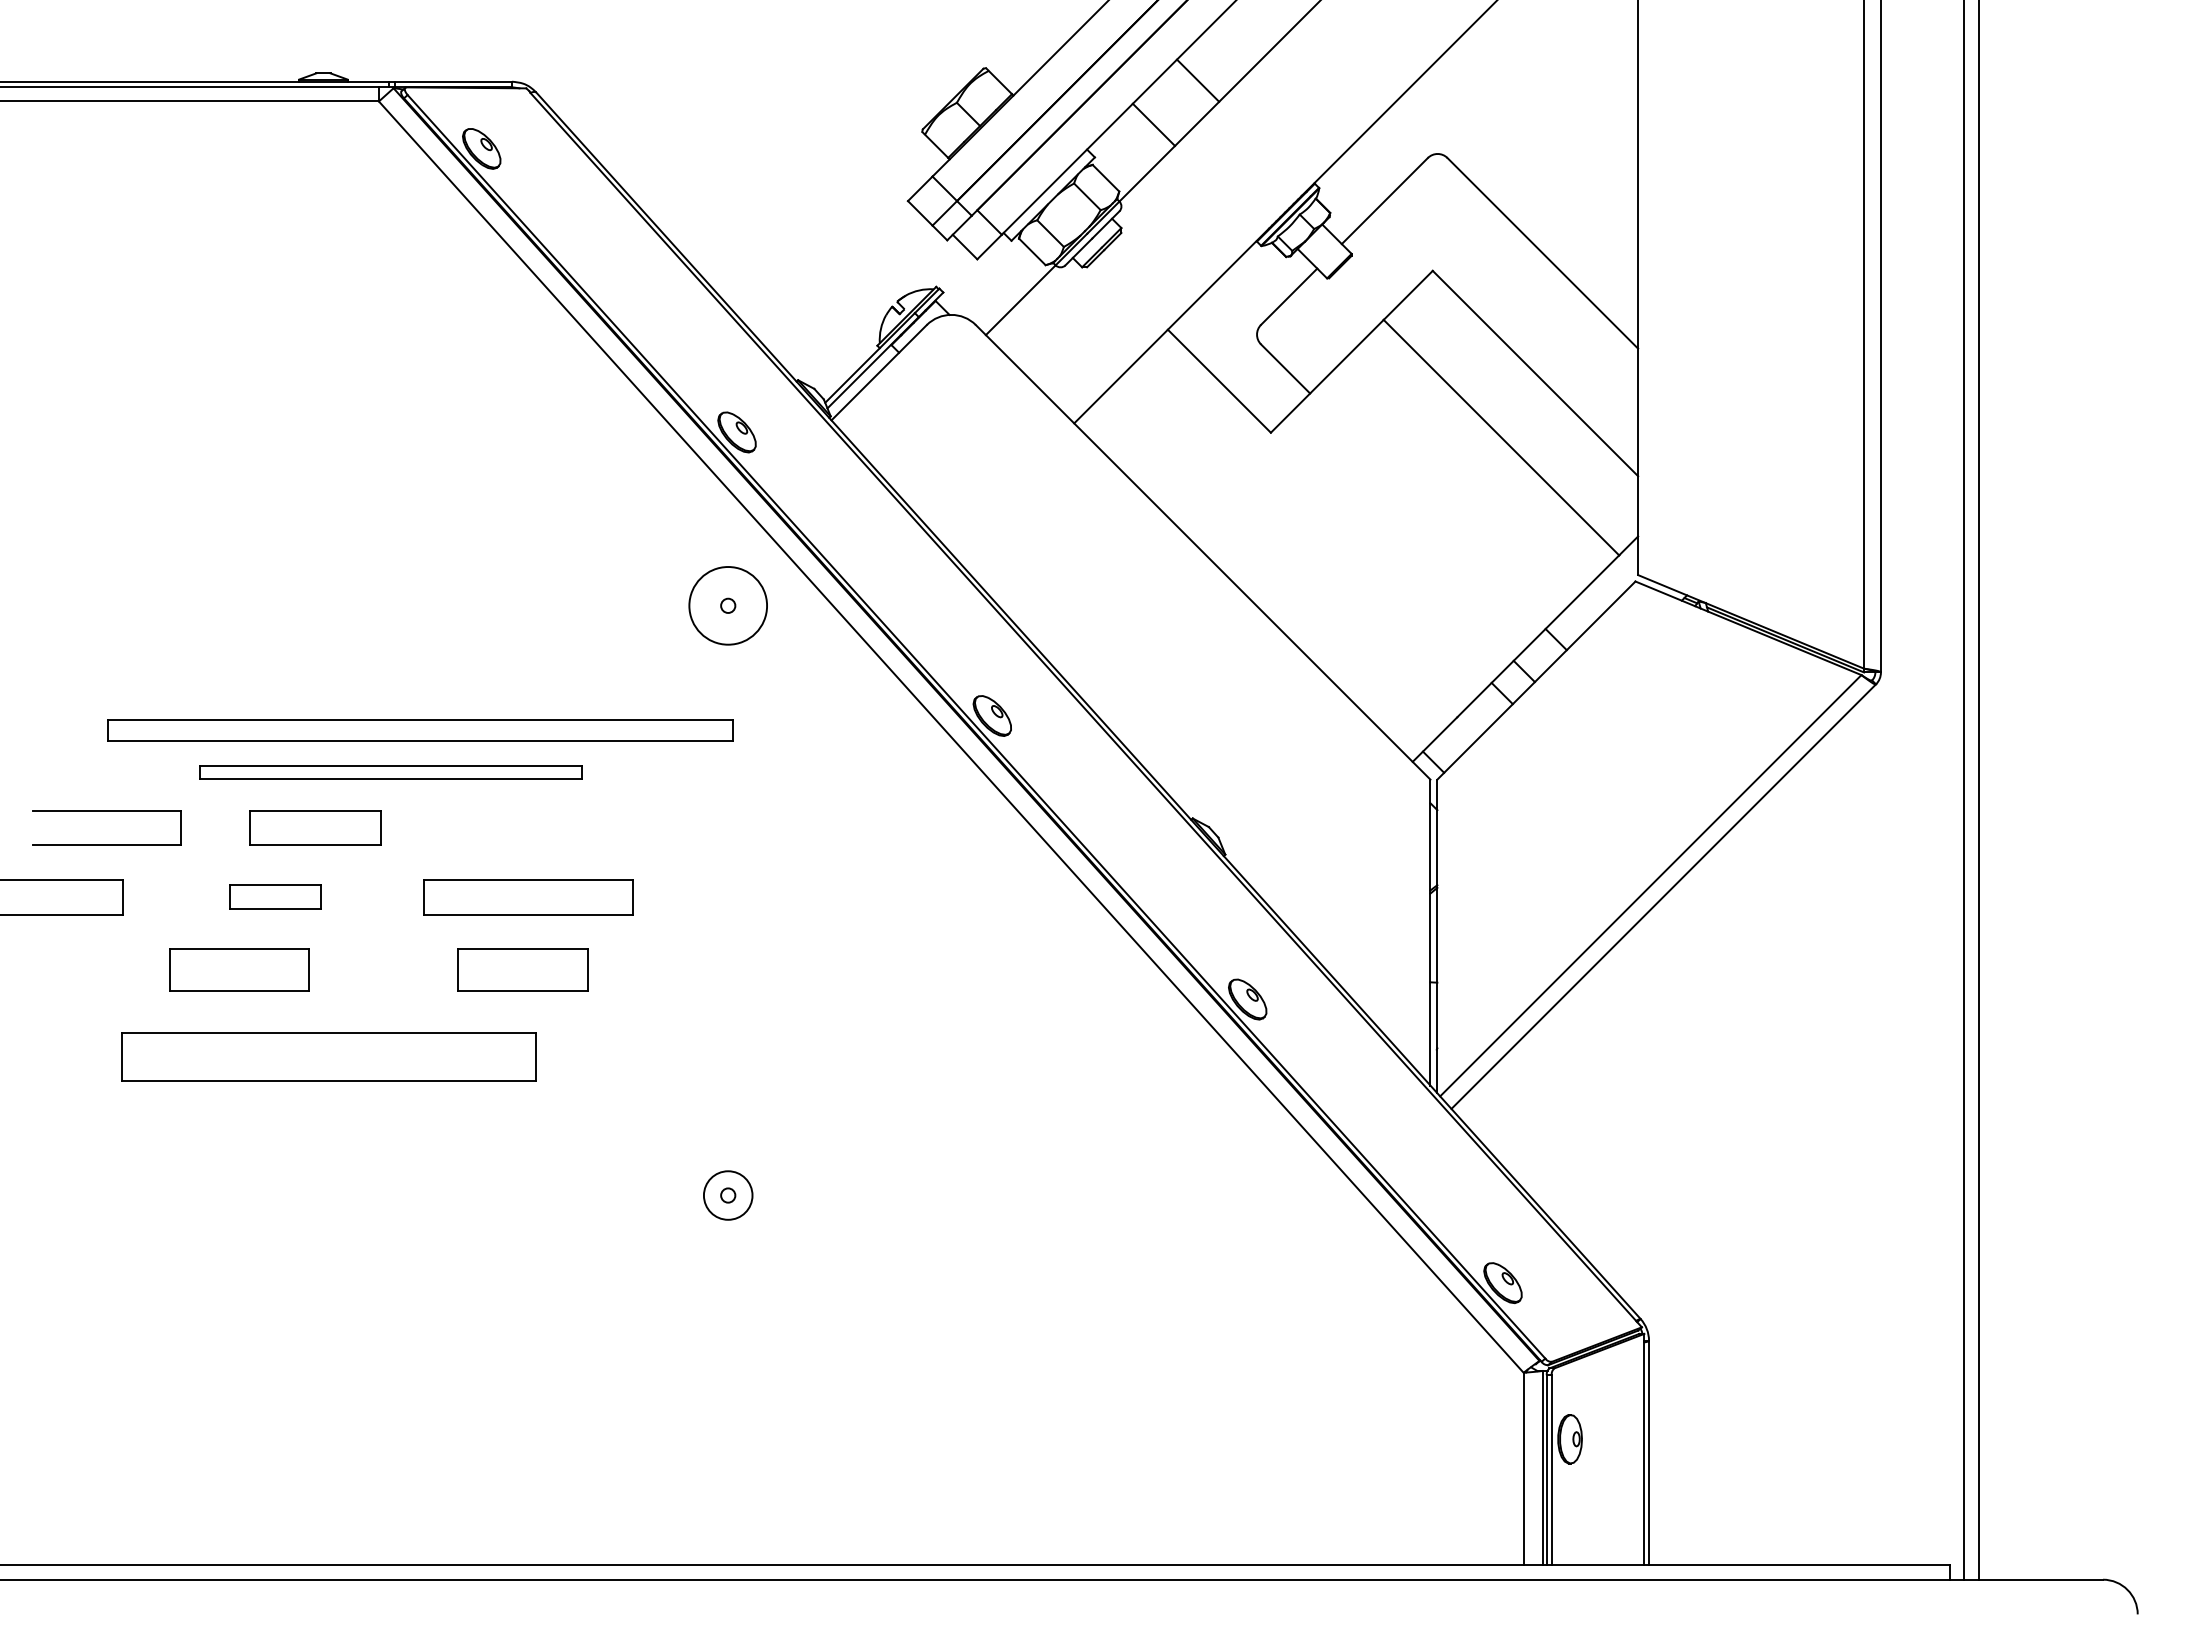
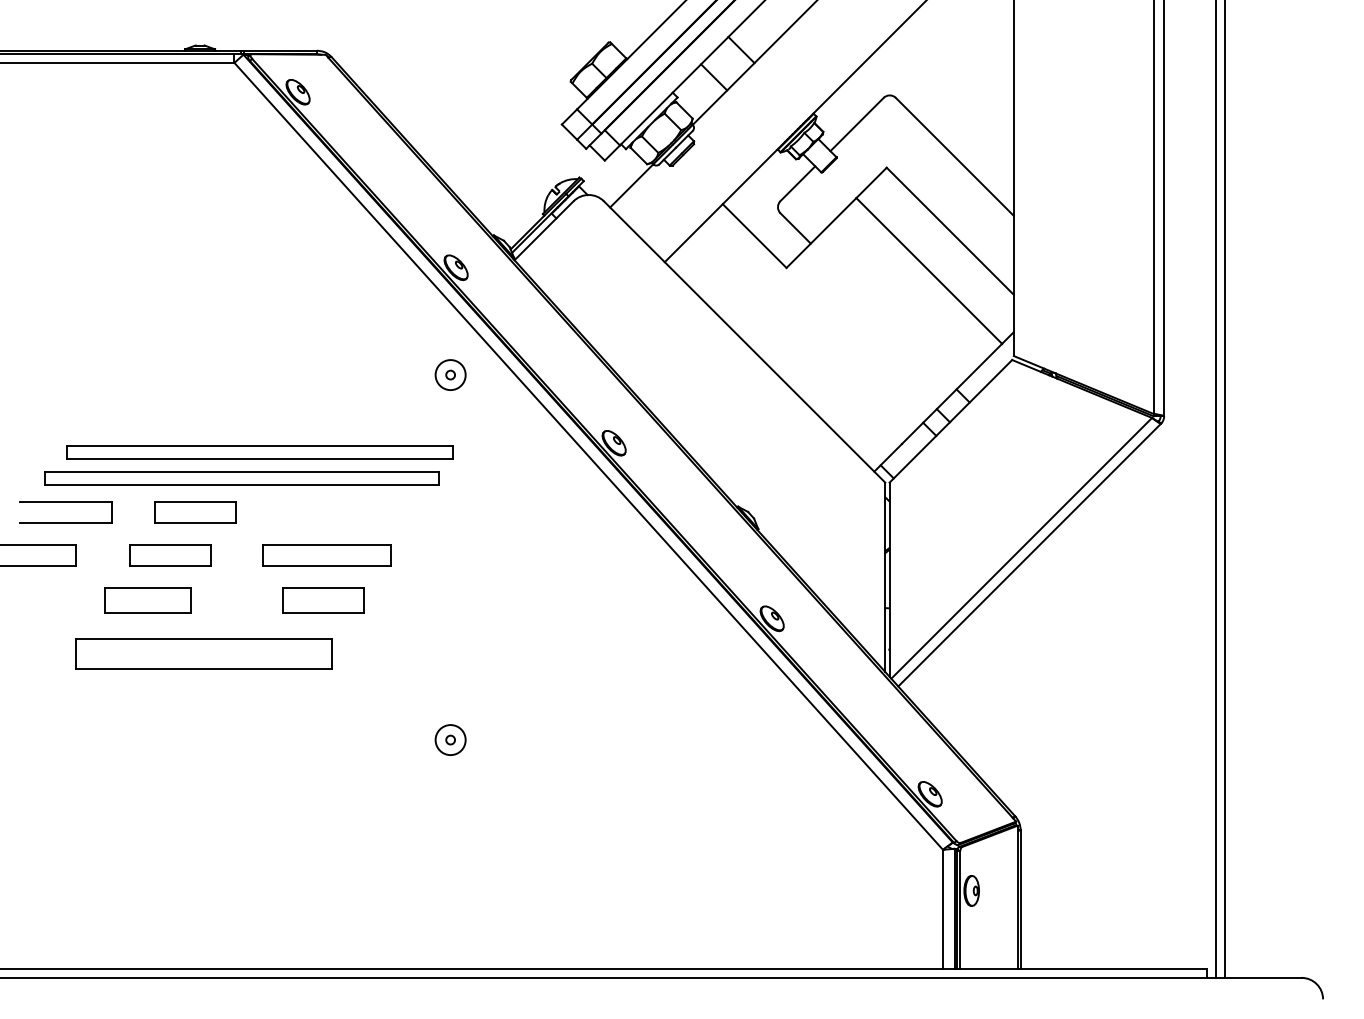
circle: (727, 606) -> (450, 375), size x0.62
part: (390, 772) -> (241, 478), size x1.67
part: (275, 897) -> (170, 555), size x1.43

